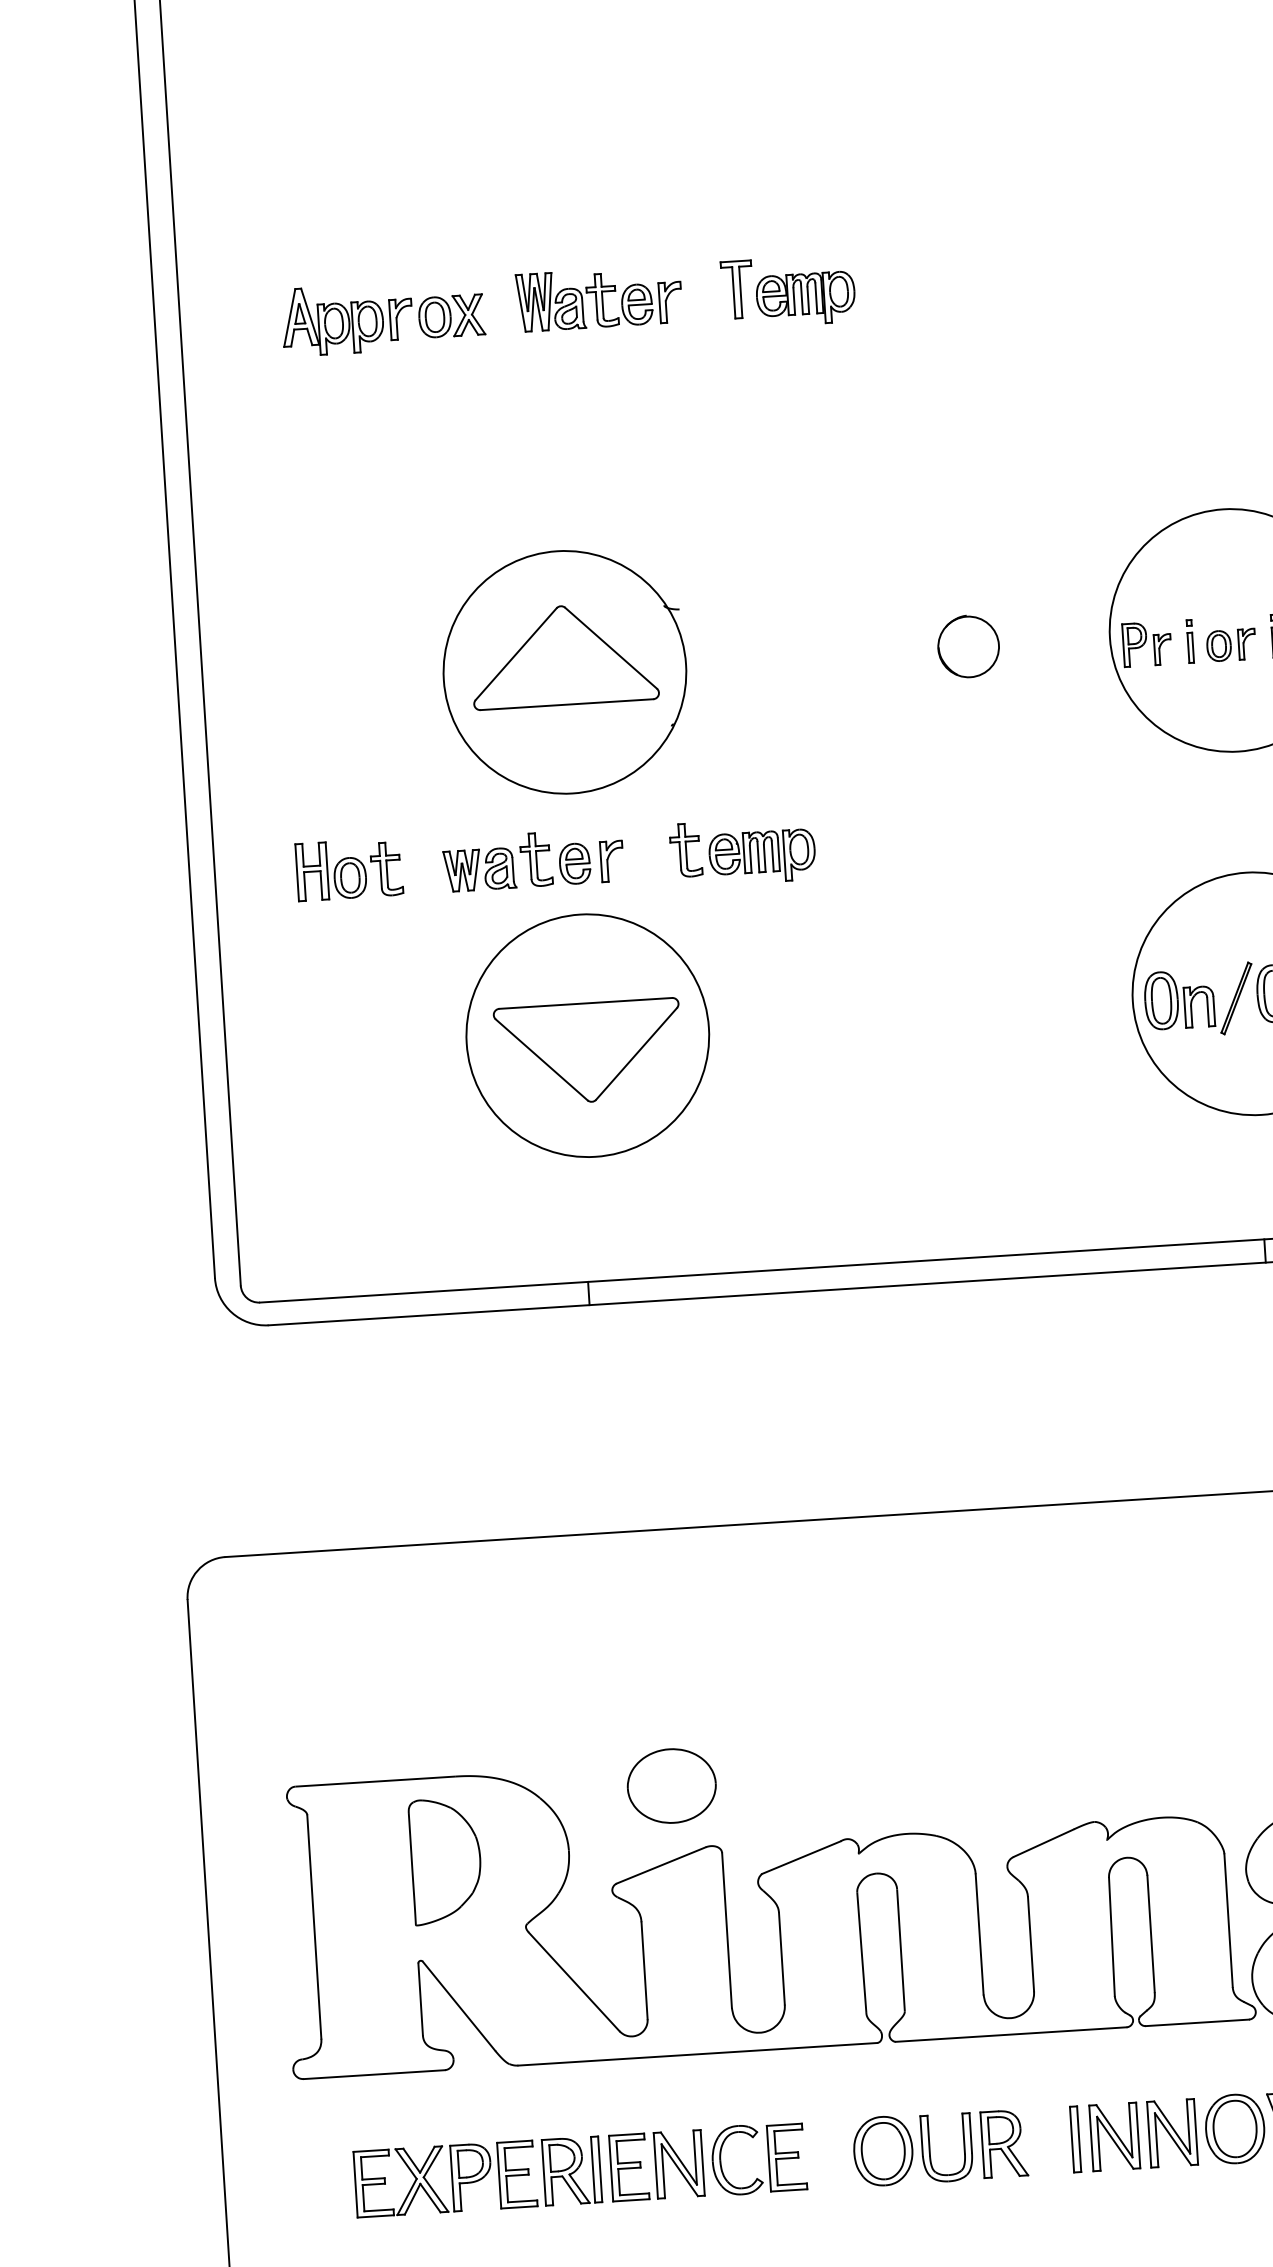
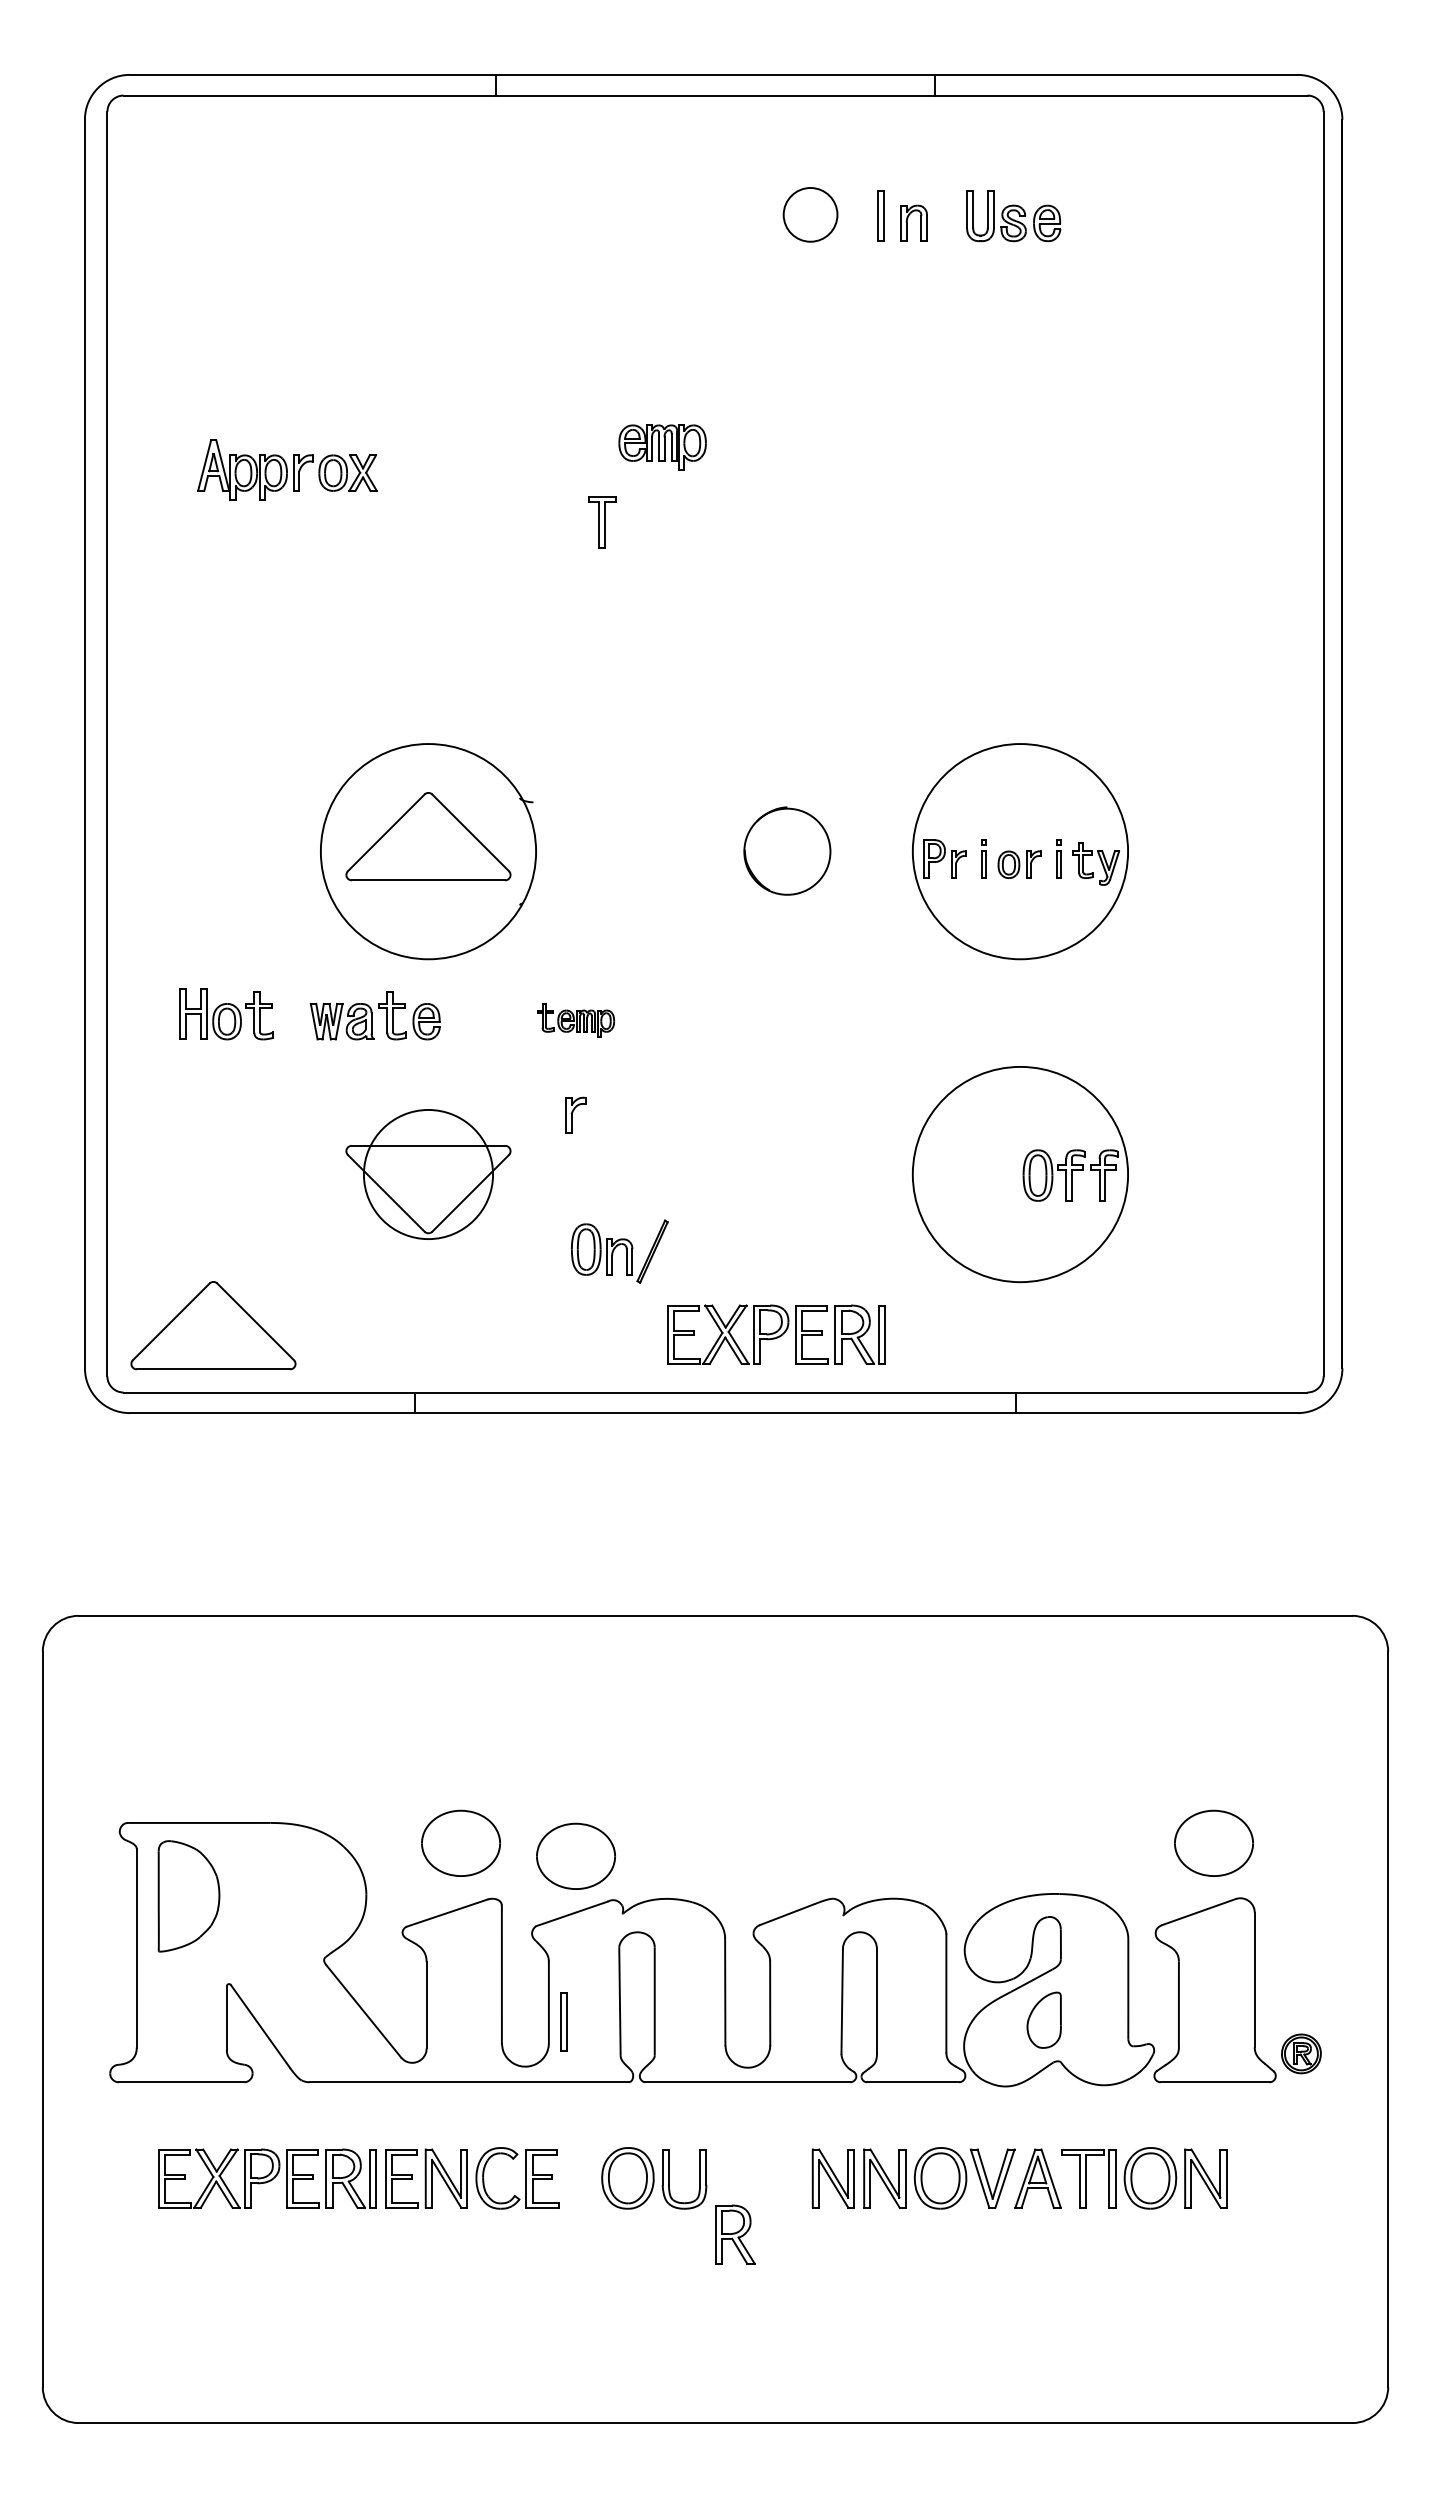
part: (599, 298) -> (479, 522), removed
part: (805, 298) -> (662, 447), moved
part: (383, 316) -> (287, 469), moved
part: (967, 646) -> (786, 851), size x1.6
part: (742, 851) -> (575, 1020), size x0.6
part: (611, 860) -> (575, 1114), moved
part: (1199, 1000) -> (619, 1251), moved
circle: (587, 1035) -> (428, 1174), size x0.6
part: (990, 1191) -> (776, 1334), added
part: (356, 1220) -> (213, 1325), added
part: (801, 1791) -> (575, 1855), added
part: (445, 1861) -> (188, 1896), moved
part: (1075, 2139) -> (563, 2021), moved
part: (1004, 2143) -> (735, 2234), moved

